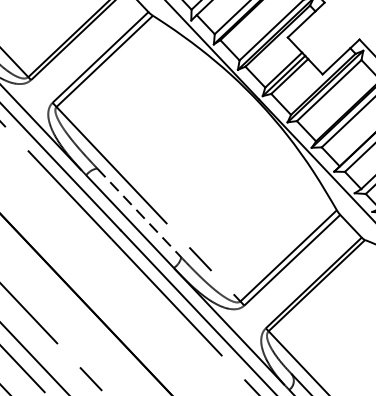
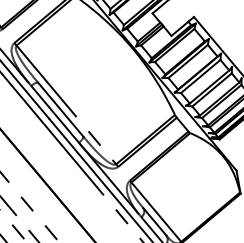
line: (140, 214) -> (61, 110), dashed -> solid

